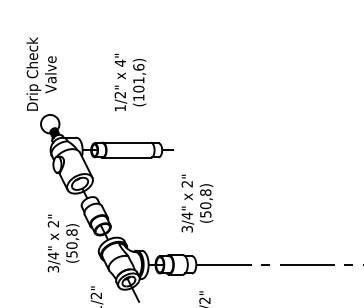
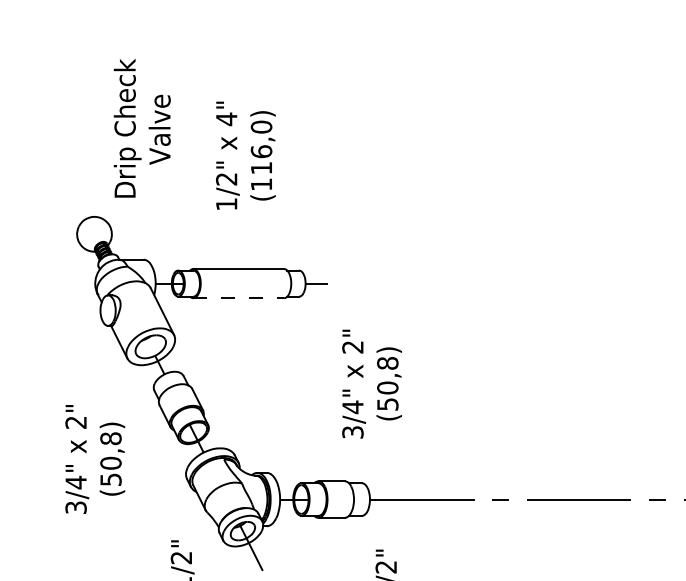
text: (41, 73) -> (142, 127), moved
text: (138, 78) -> (260, 148), (101,6) -> (116,0)
line: (127, 158) -> (240, 298), solid -> dashed
text: (63, 243) -> (95, 459), moved

